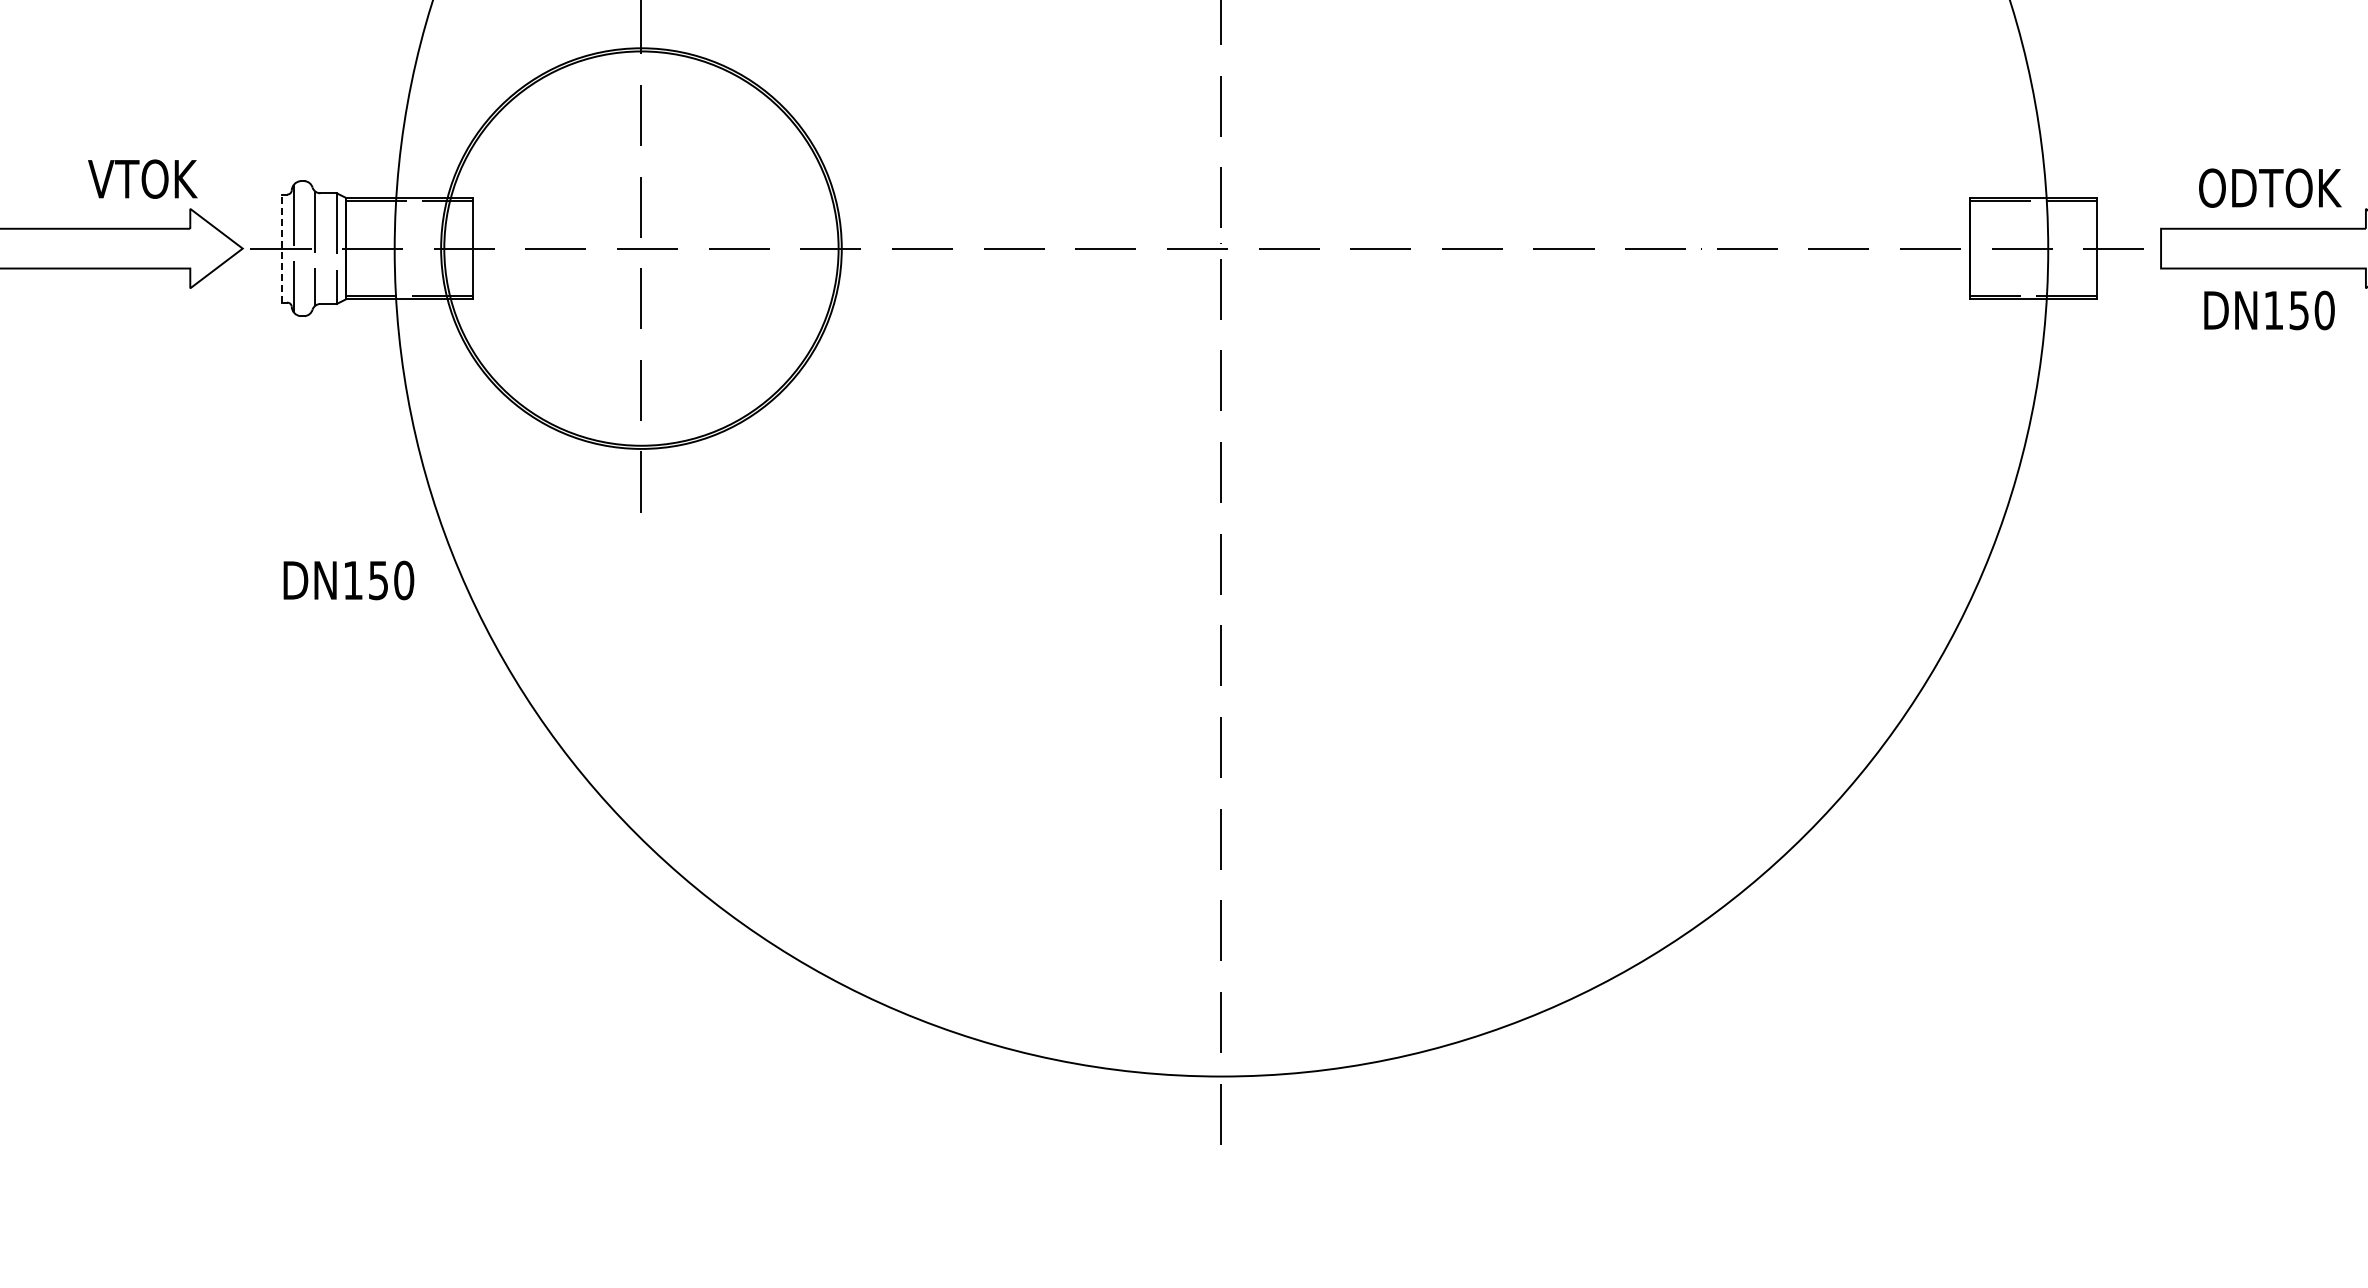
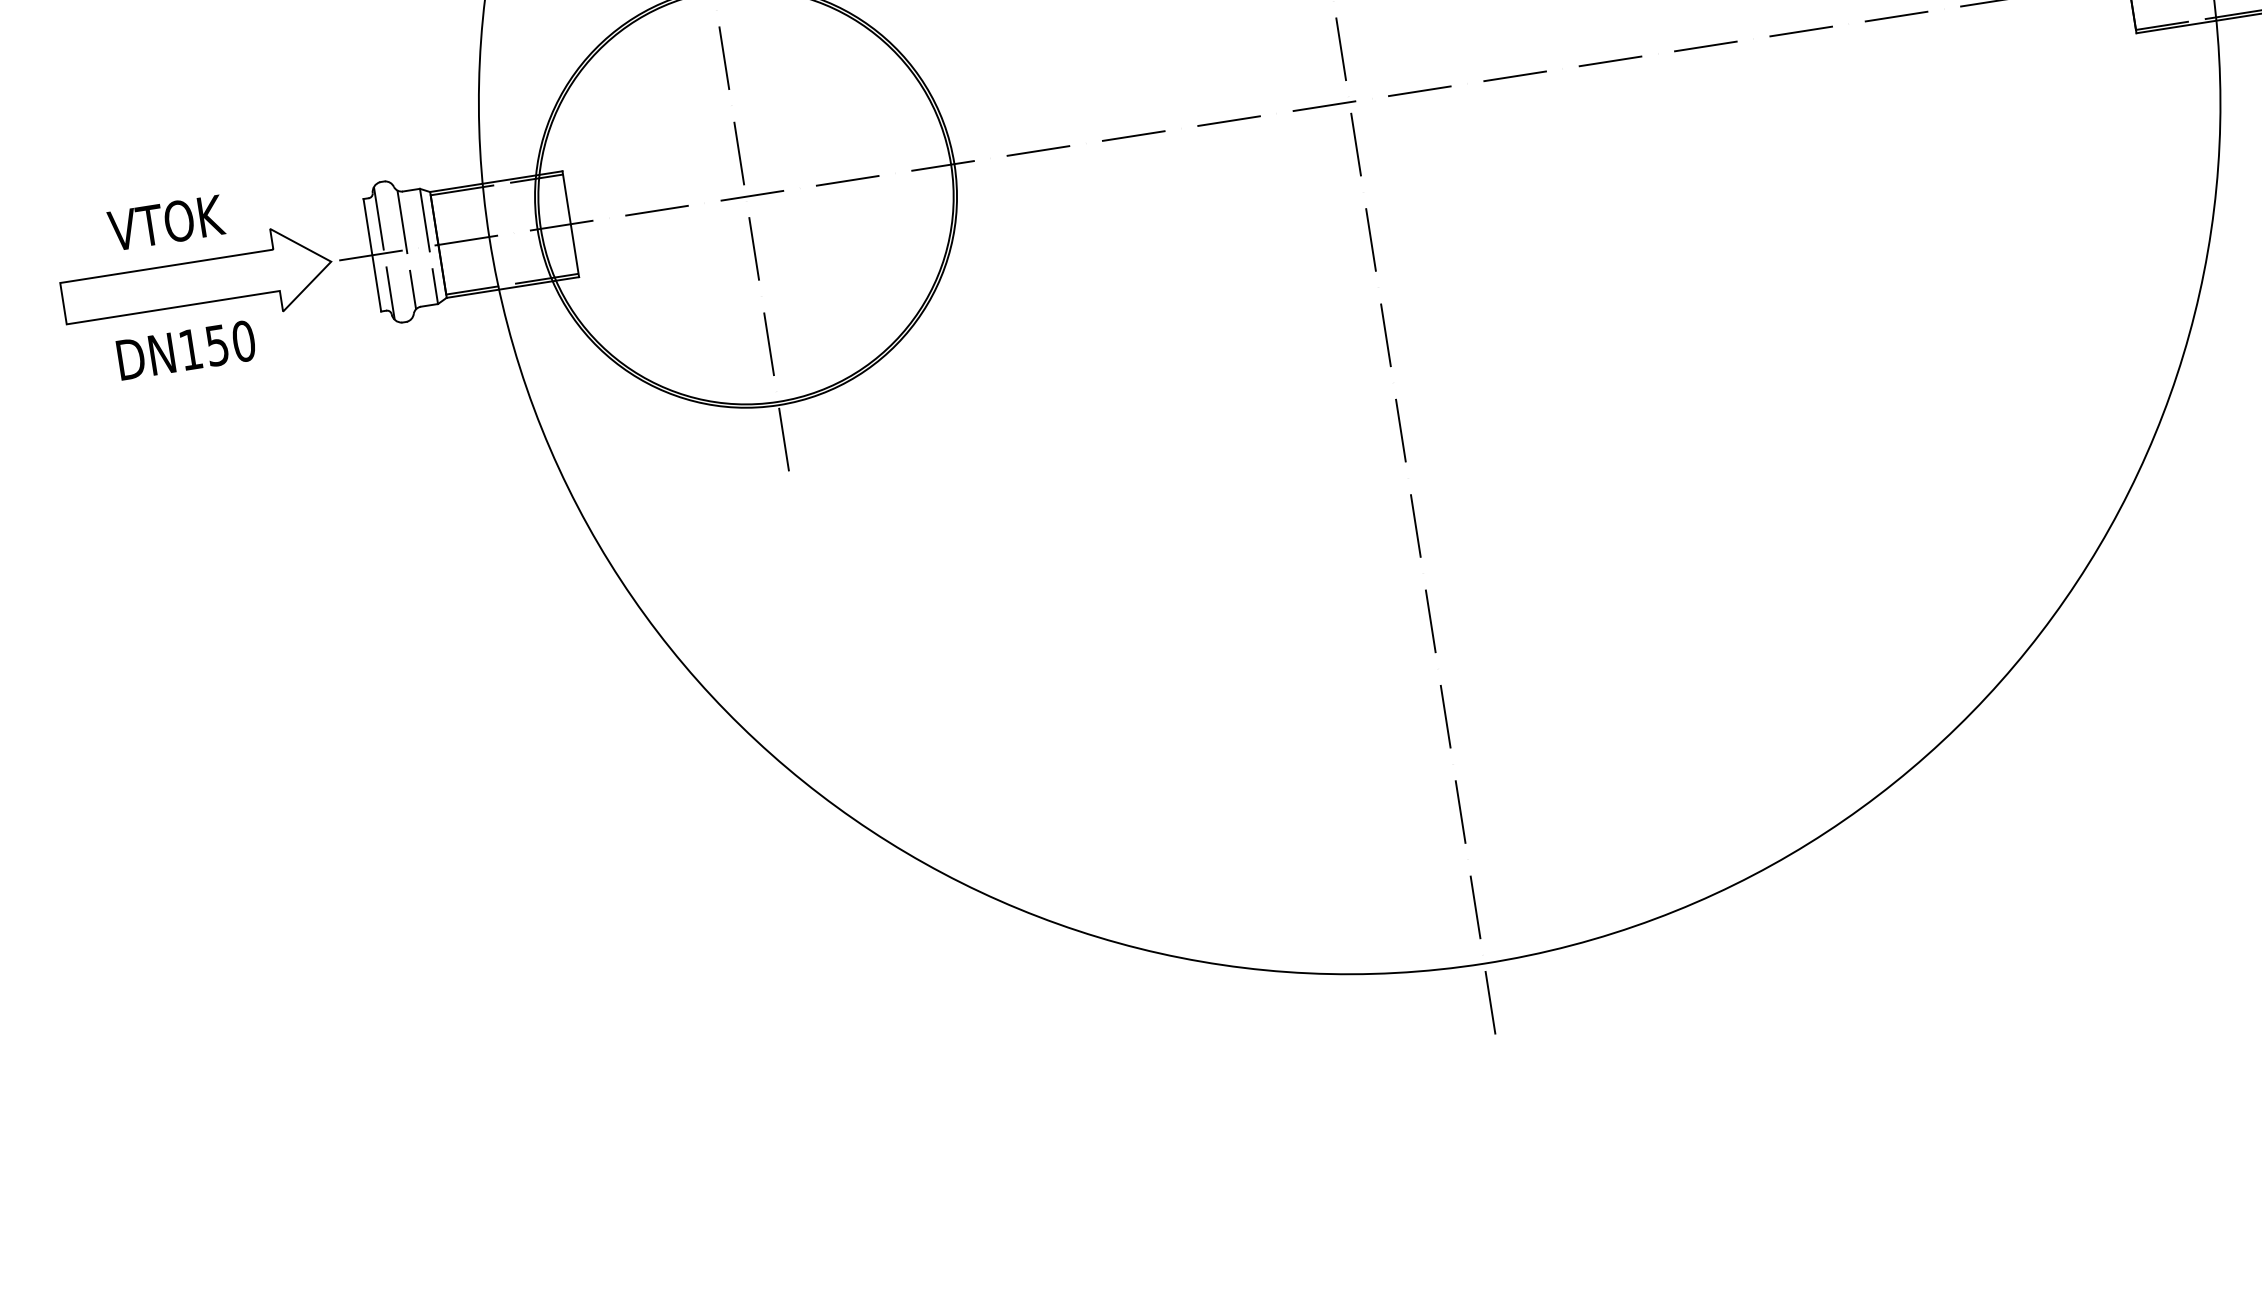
text: (142, 178) -> (165, 222), moved
line: (282, 248) -> (372, 255), dashed -> solid
text: (348, 580) -> (186, 350), moved

